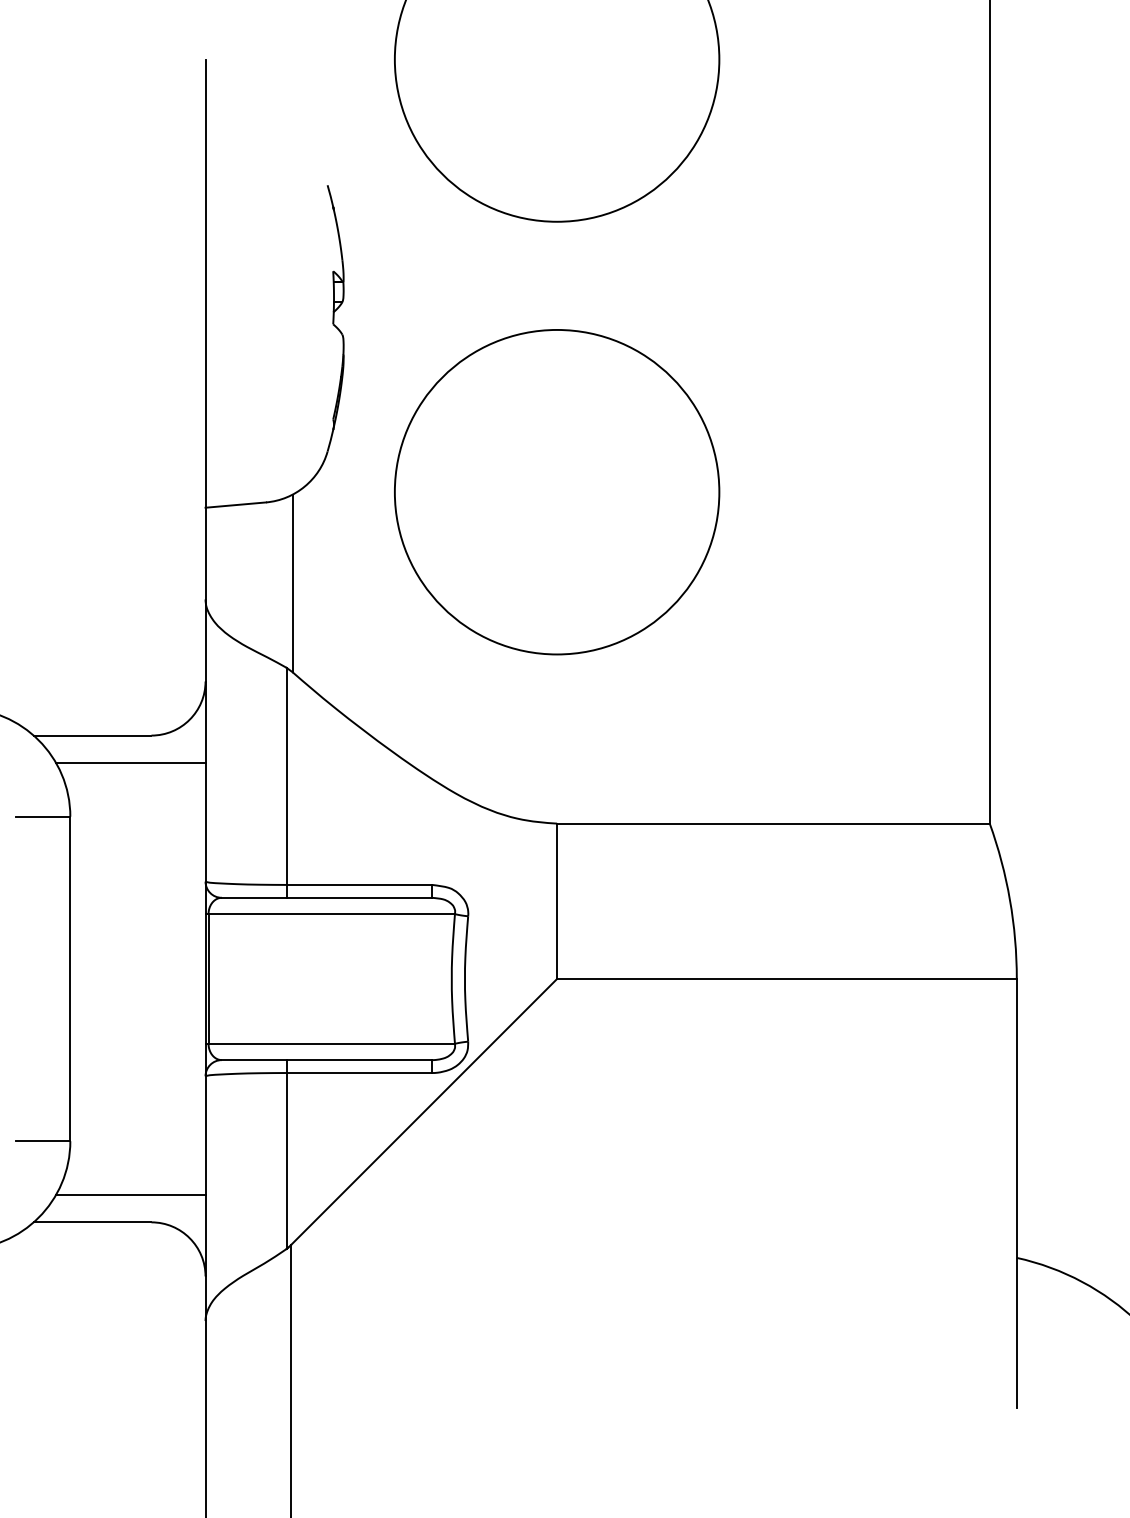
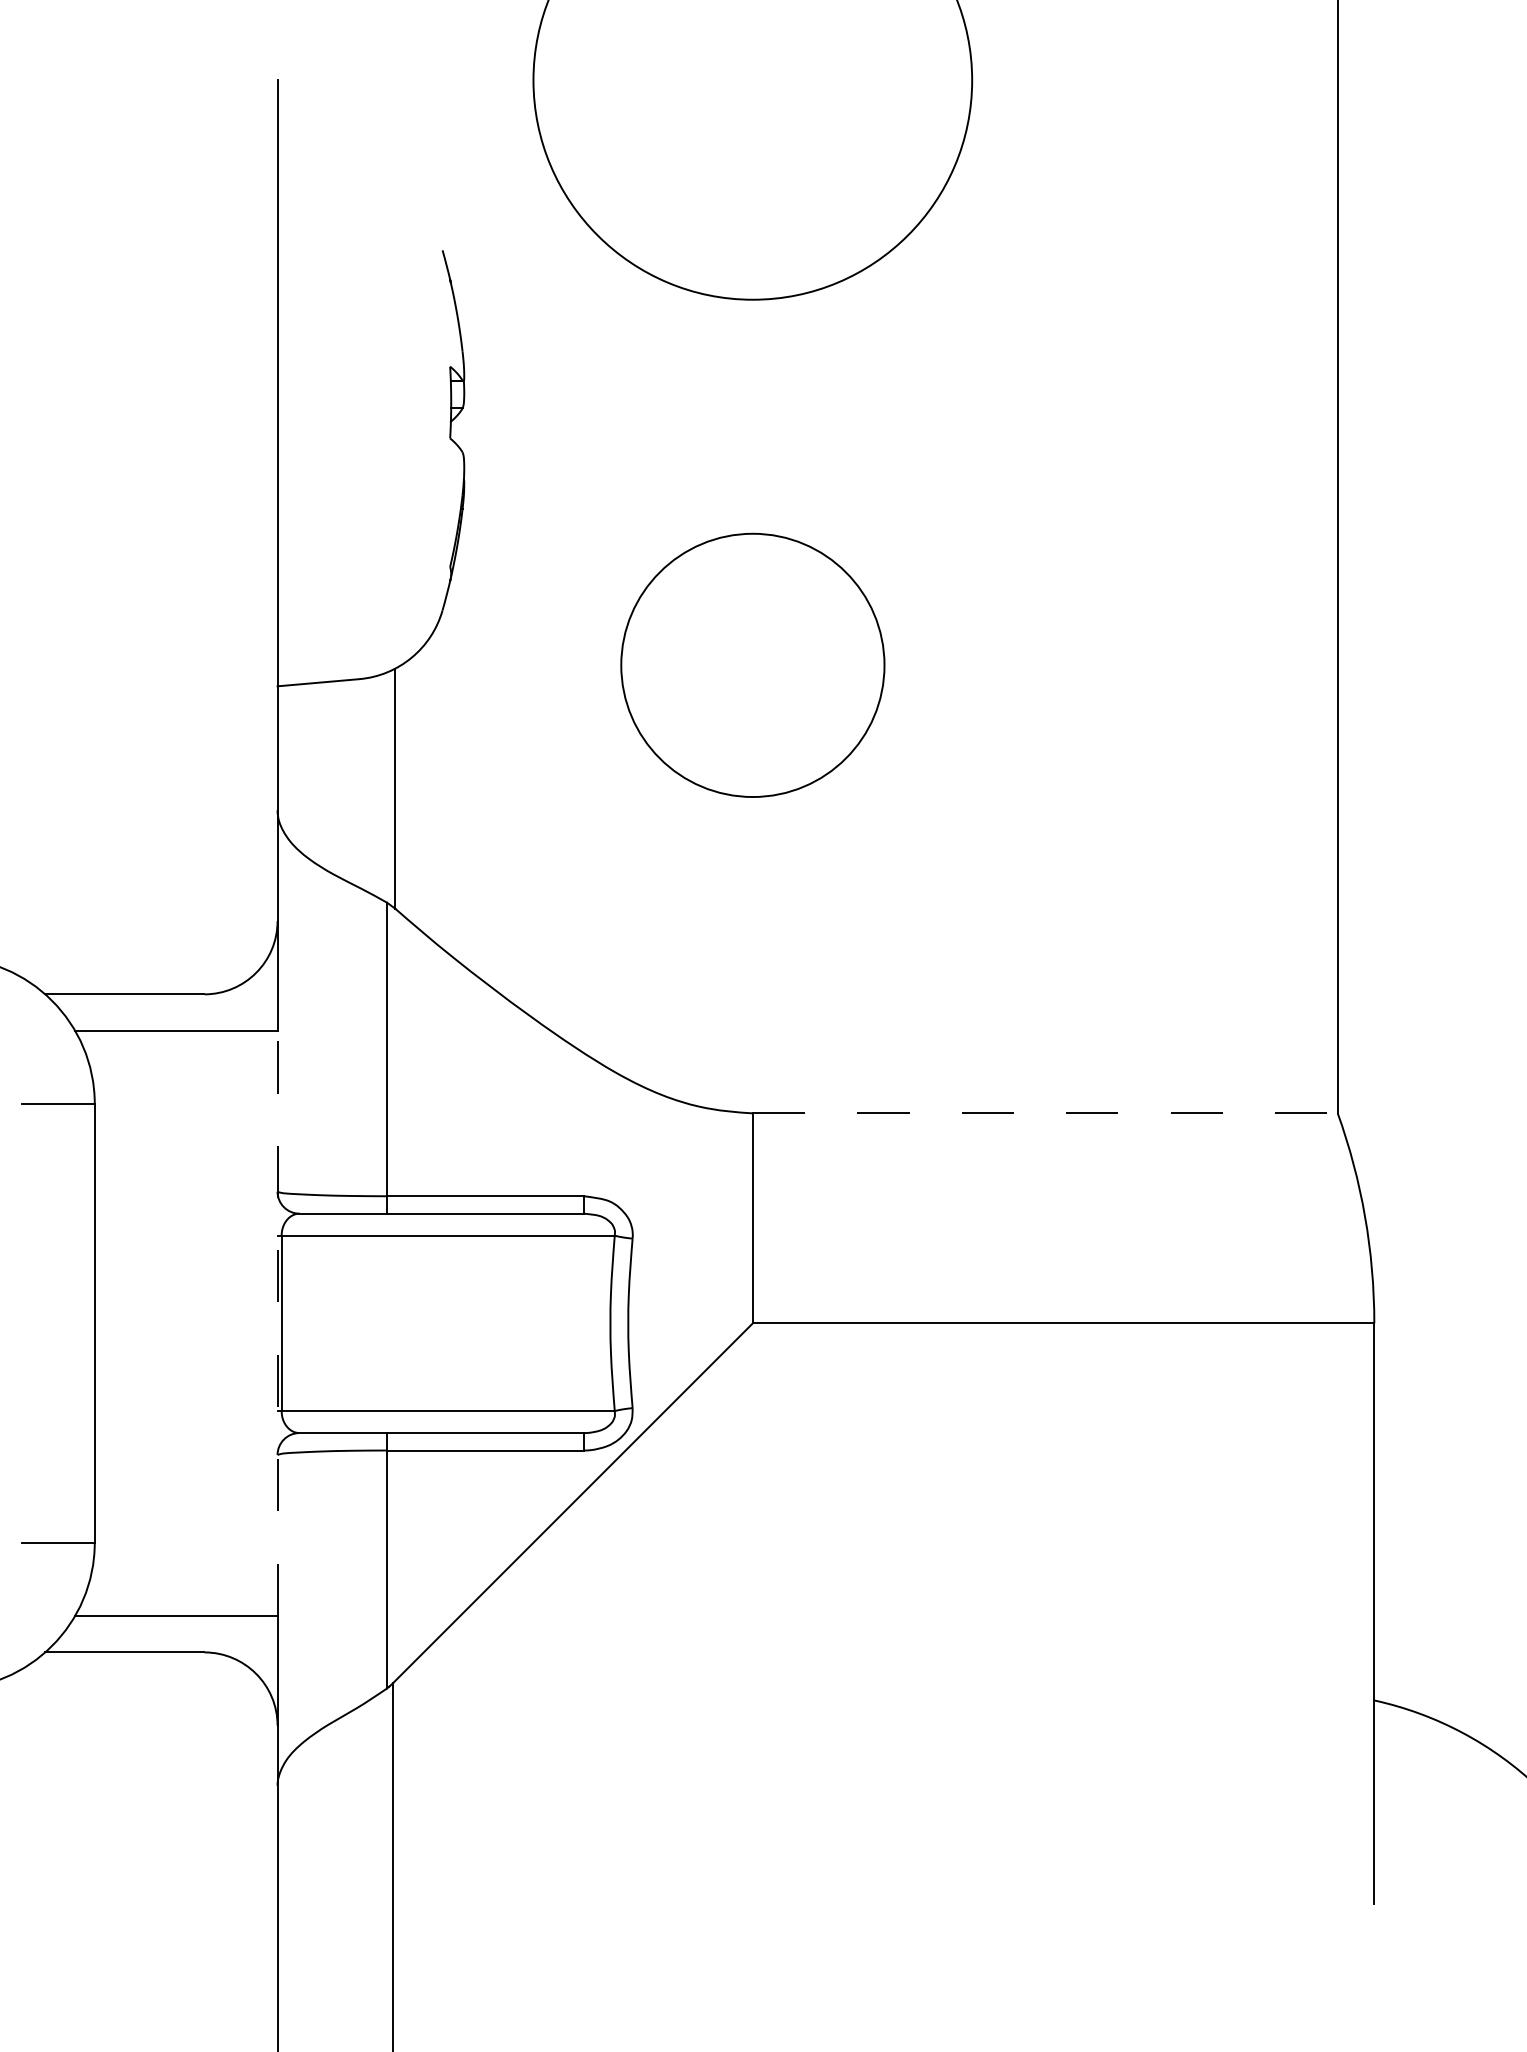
circle: (556, 492) -> (752, 665), size x0.6
line: (773, 823) -> (1045, 1113), solid -> dashed
line: (205, 978) -> (277, 1322), solid -> dashed

